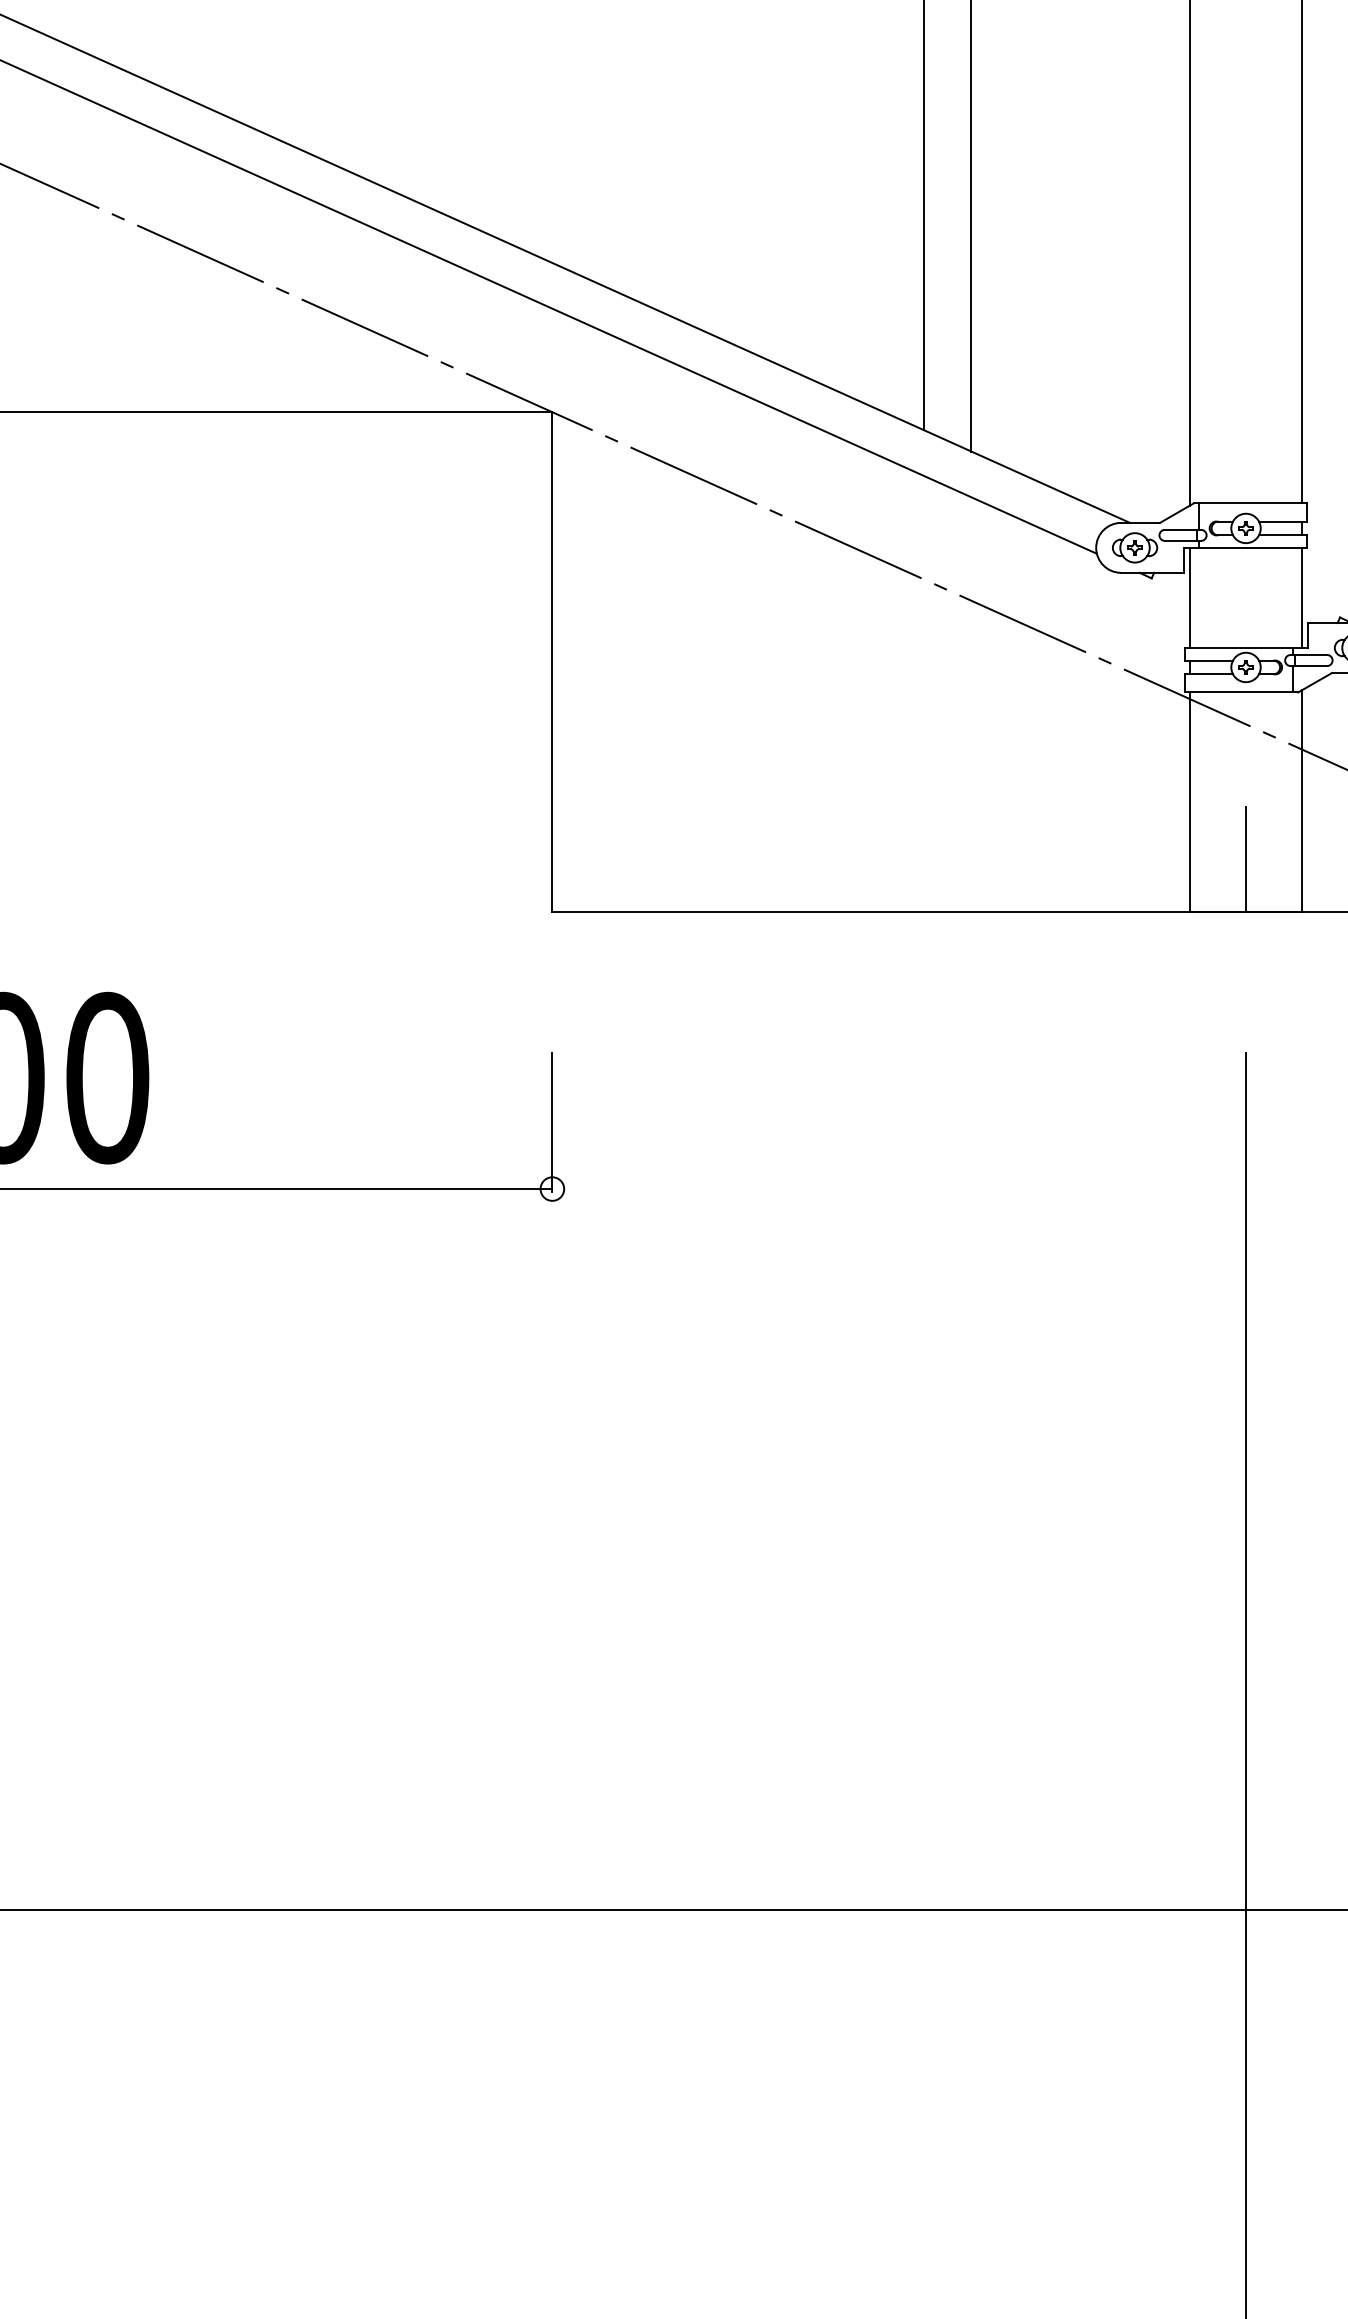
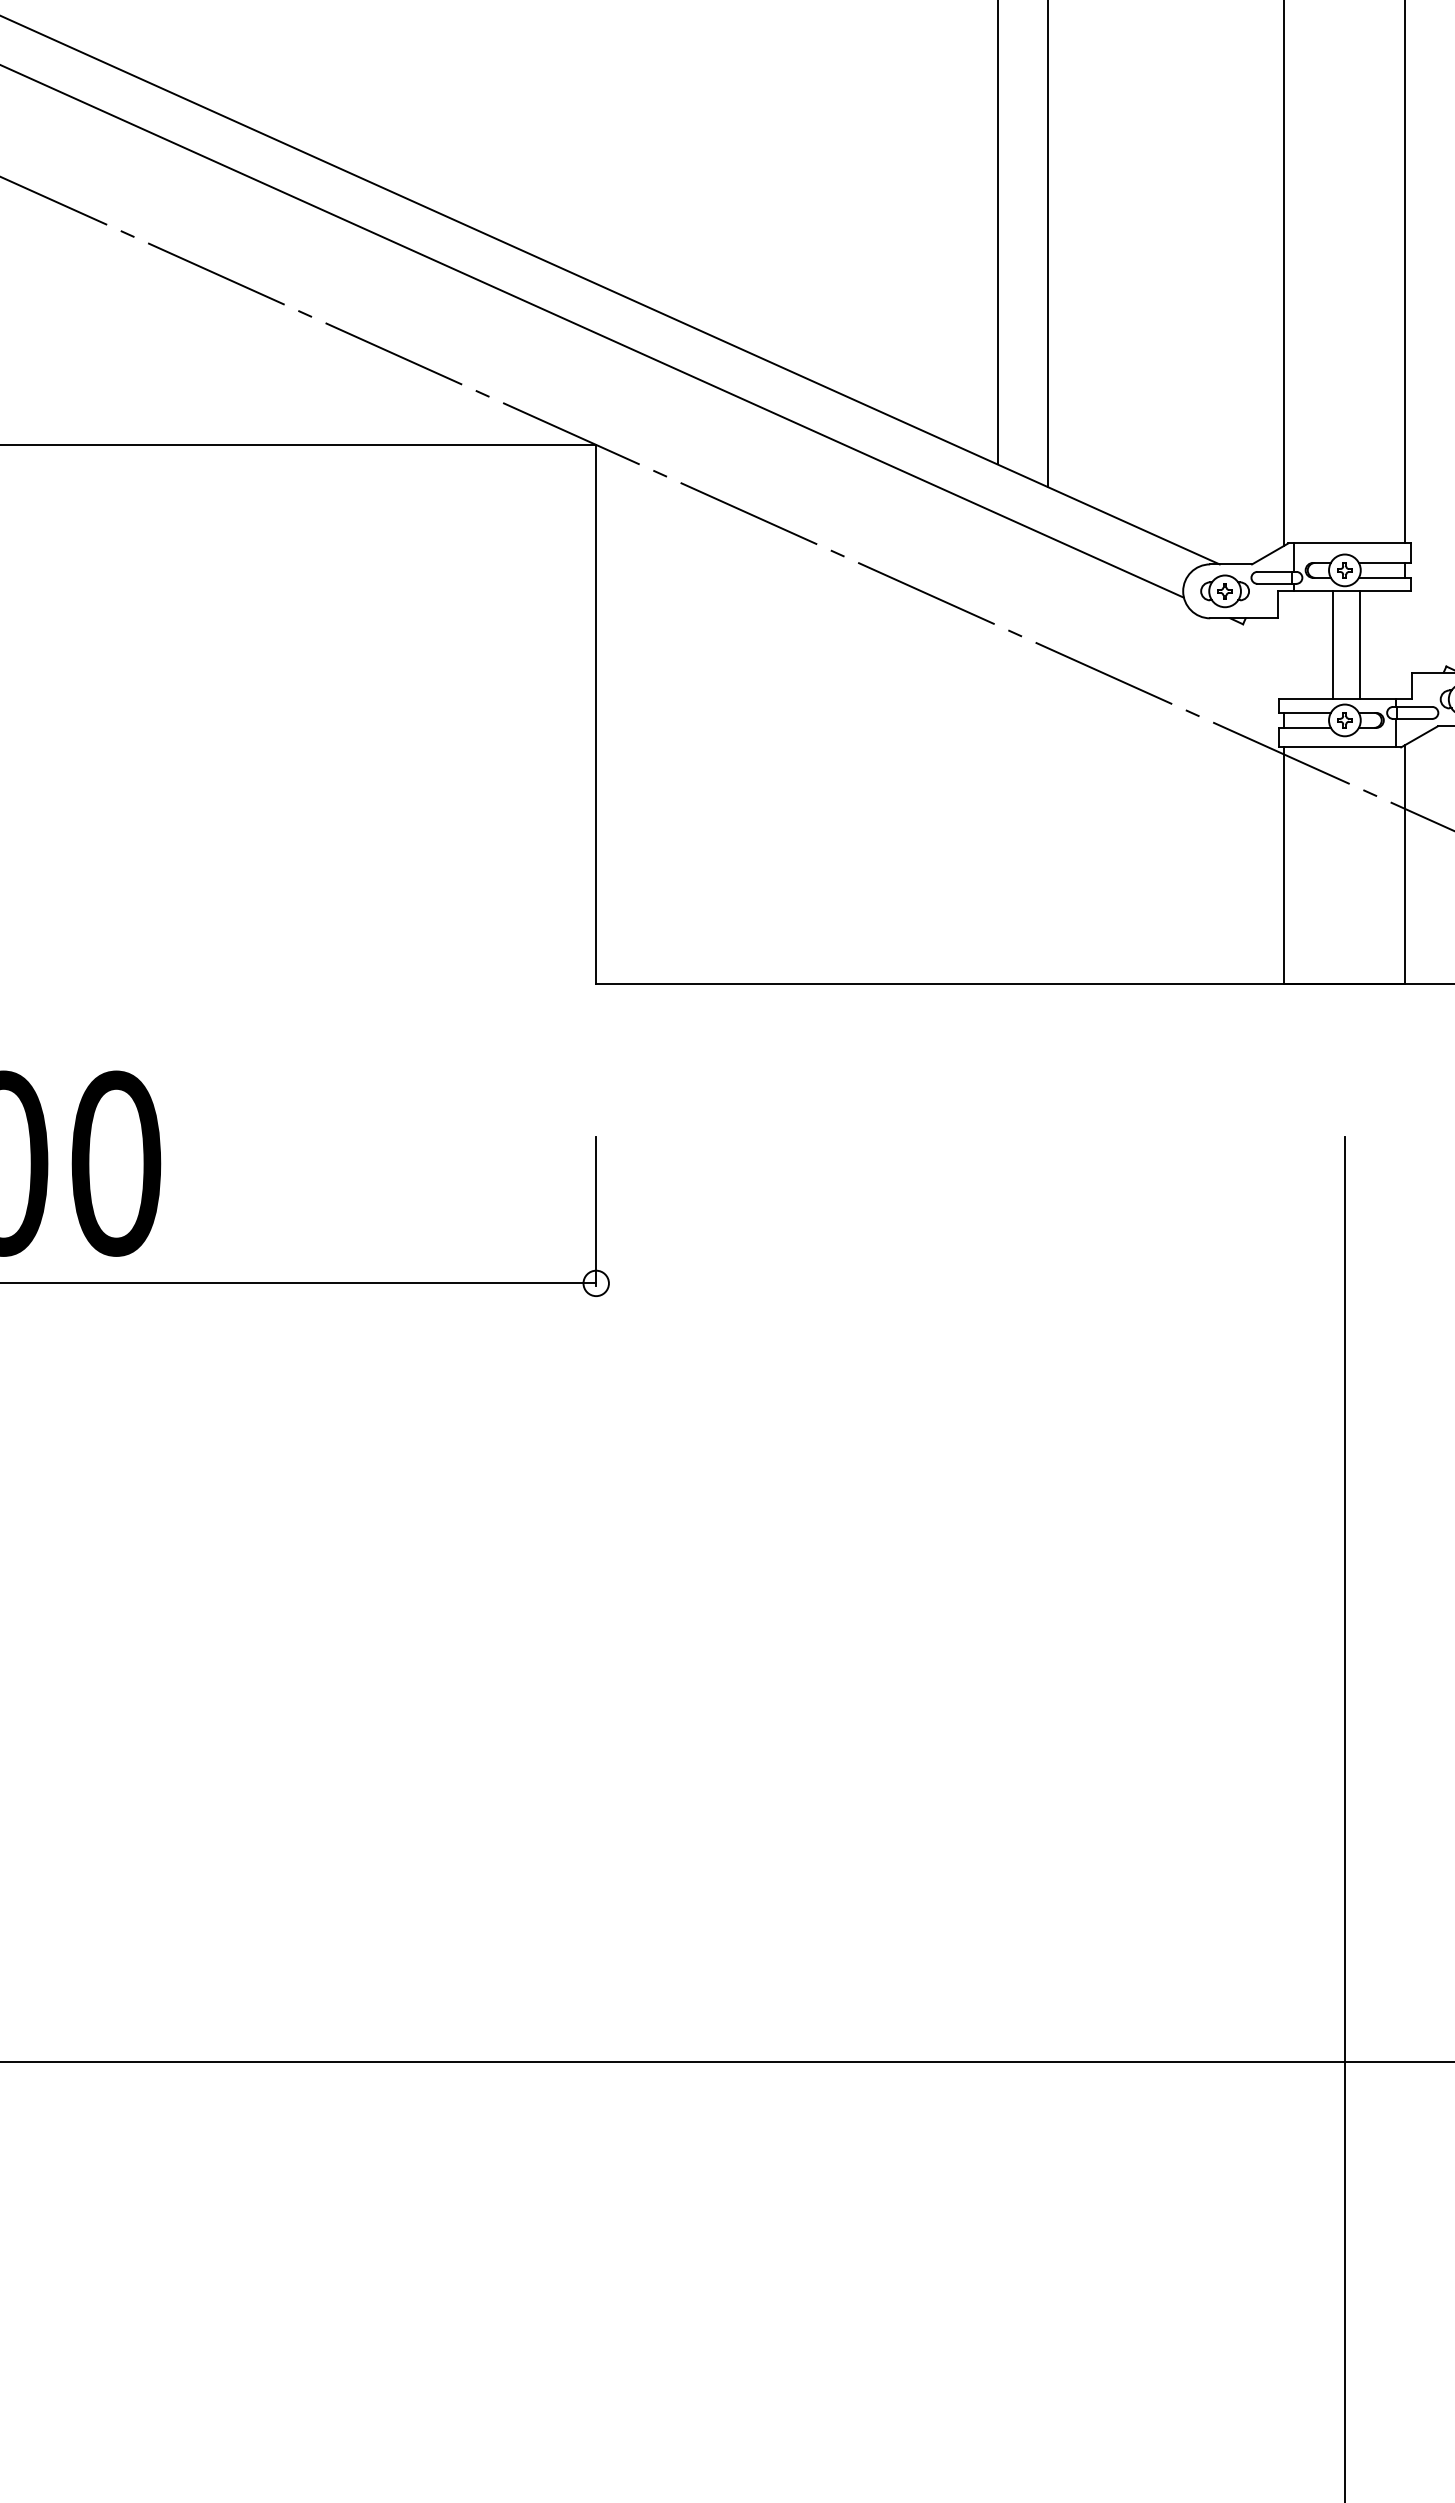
line: (1190, 598) -> (1333, 645), moved
line: (1302, 598) -> (1360, 645), moved
line: (1245, 858) -> (1344, 926), removed

